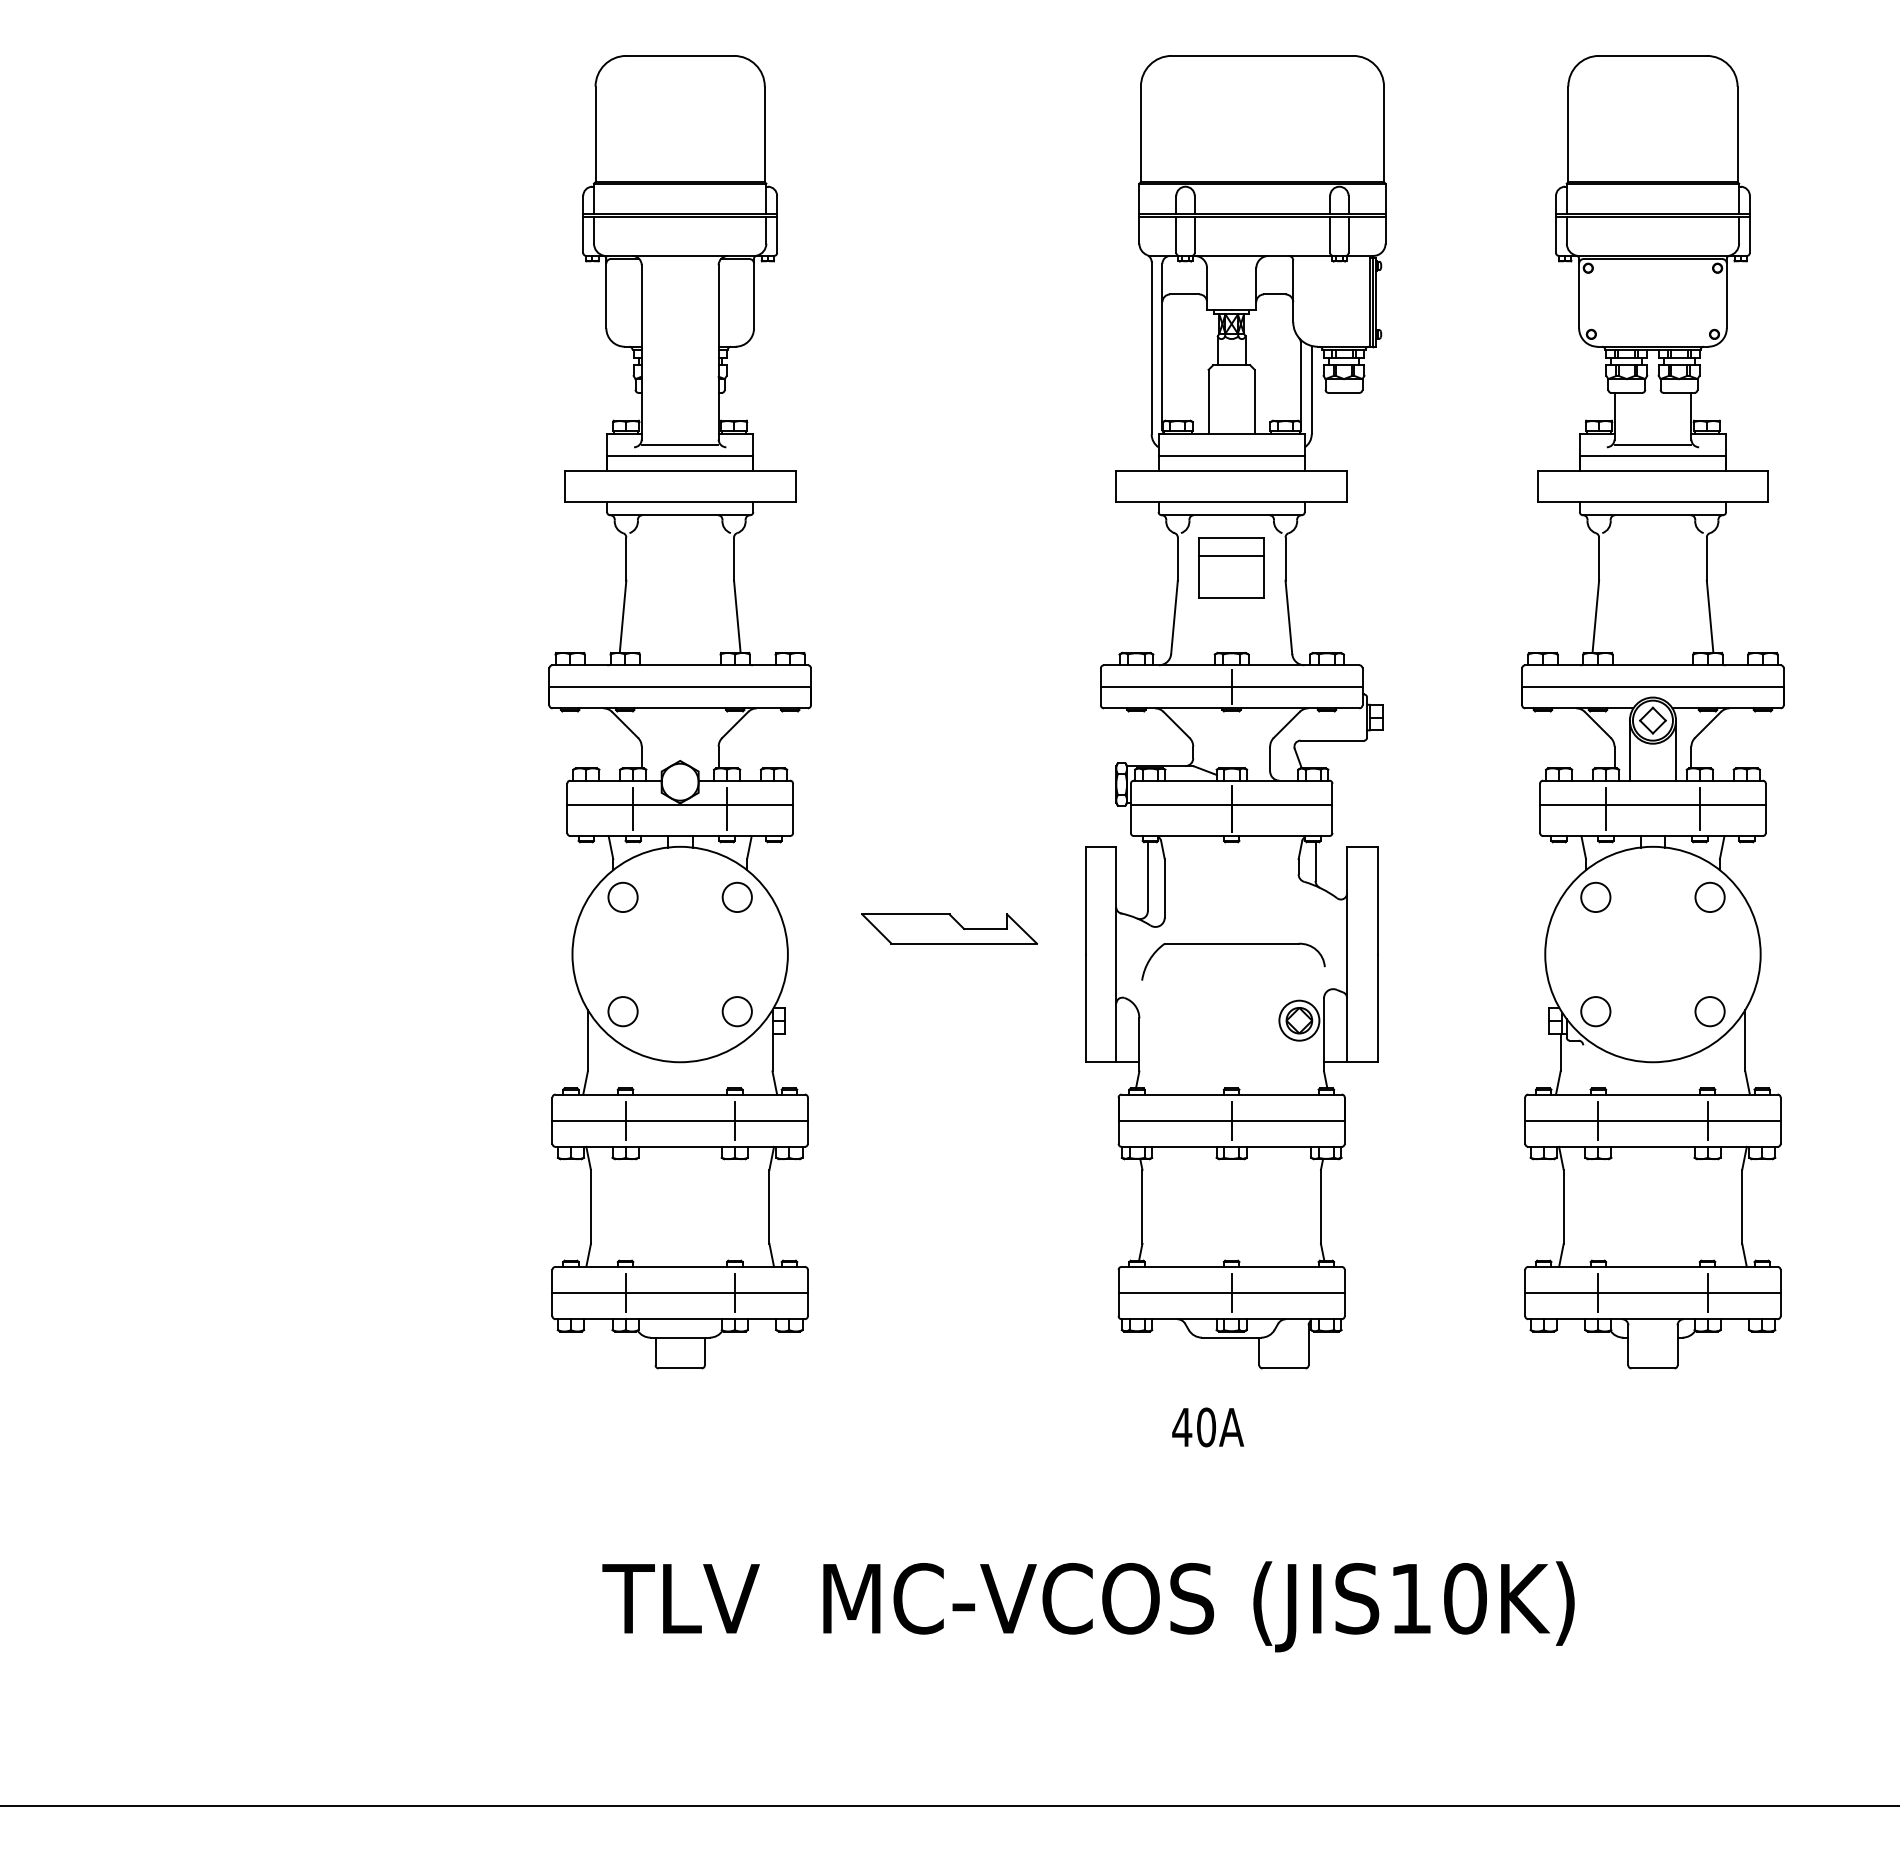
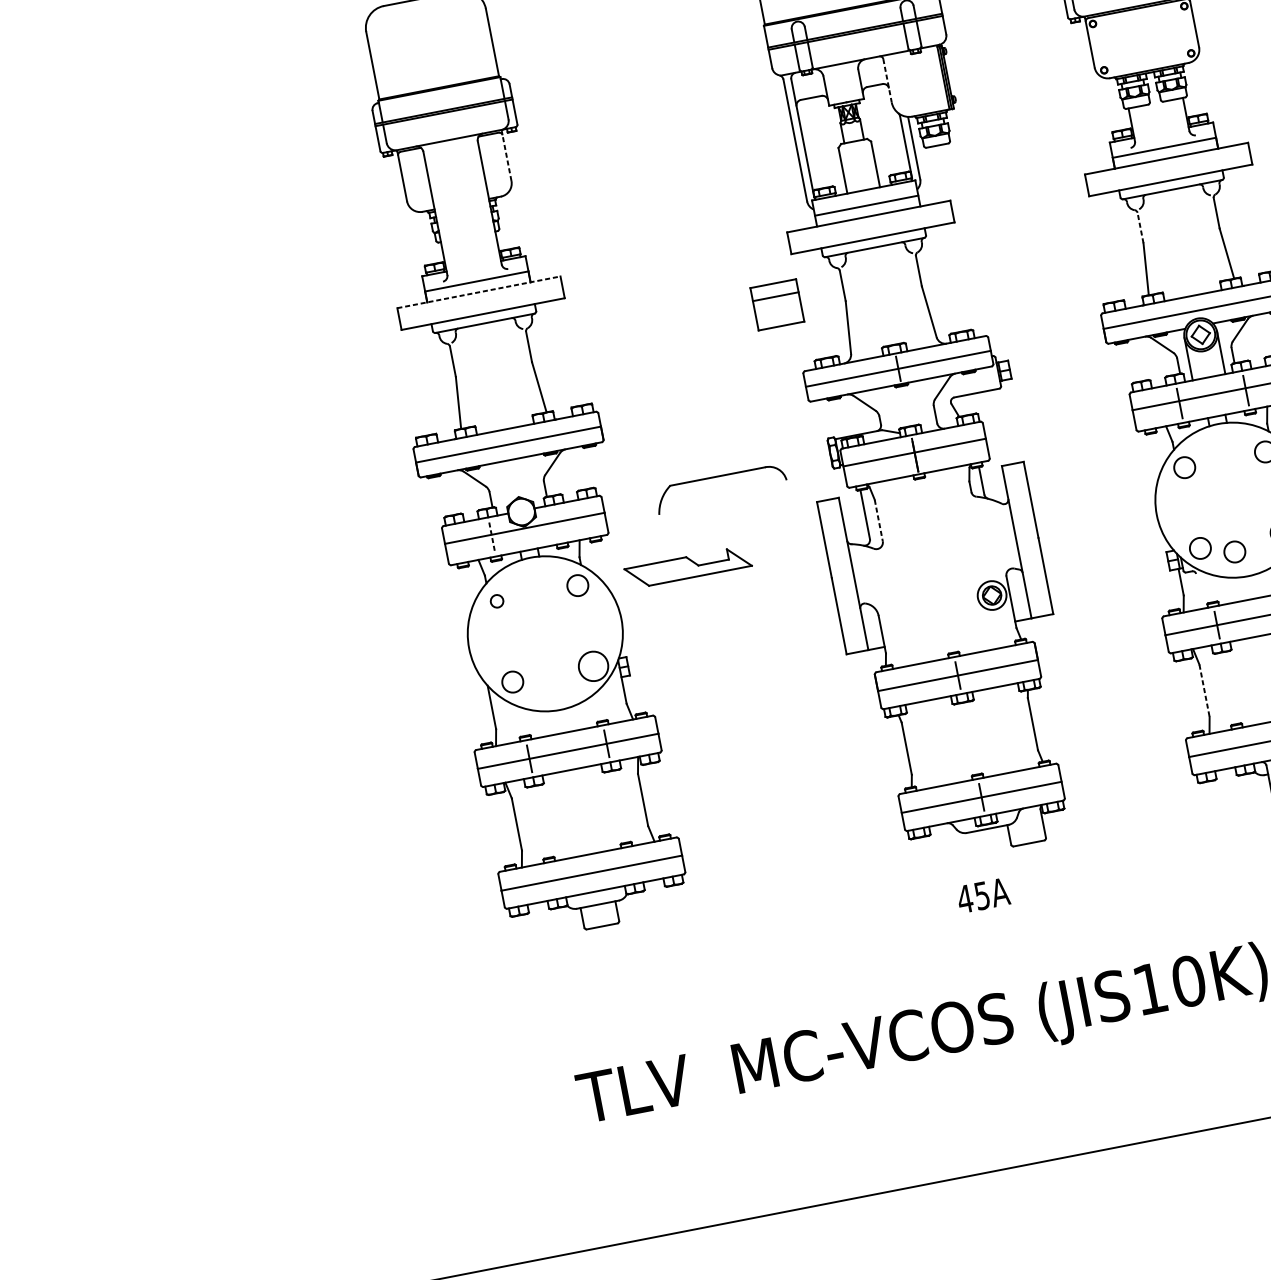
line: (1293, 291) -> (887, 80), solid -> dashed
line: (754, 293) -> (507, 156), solid -> dashed
line: (679, 445) -> (474, 274), removed
line: (1652, 445) -> (1162, 140), removed
line: (680, 471) -> (479, 292), solid -> dashed
line: (1599, 559) -> (1140, 228), solid -> dashed
part: (1231, 567) -> (777, 304), moved
line: (633, 808) -> (492, 537), solid -> dashed
line: (727, 808) -> (558, 524), removed
line: (1164, 888) -> (878, 520), solid -> dashed
circle: (622, 897) -> (496, 601), size x0.6
part: (949, 928) -> (688, 567), moved
part: (1233, 944) -> (718, 476), moved
circle: (736, 1011) -> (592, 666), size x1.4
circle: (1641, 1025) -> (1234, 551), added
line: (1563, 1206) -> (1204, 690), solid -> dashed
line: (625, 1292) -> (553, 880), removed
line: (734, 1292) -> (630, 865), removed
line: (1598, 1292) -> (1240, 746), removed
text: (1206, 1427) -> (982, 895), 40A -> 45A

